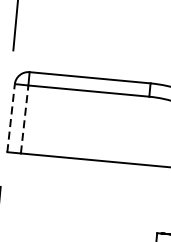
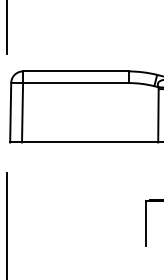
line: (10, 117) -> (10, 112), dashed -> solid
line: (24, 119) -> (22, 112), dashed -> solid

